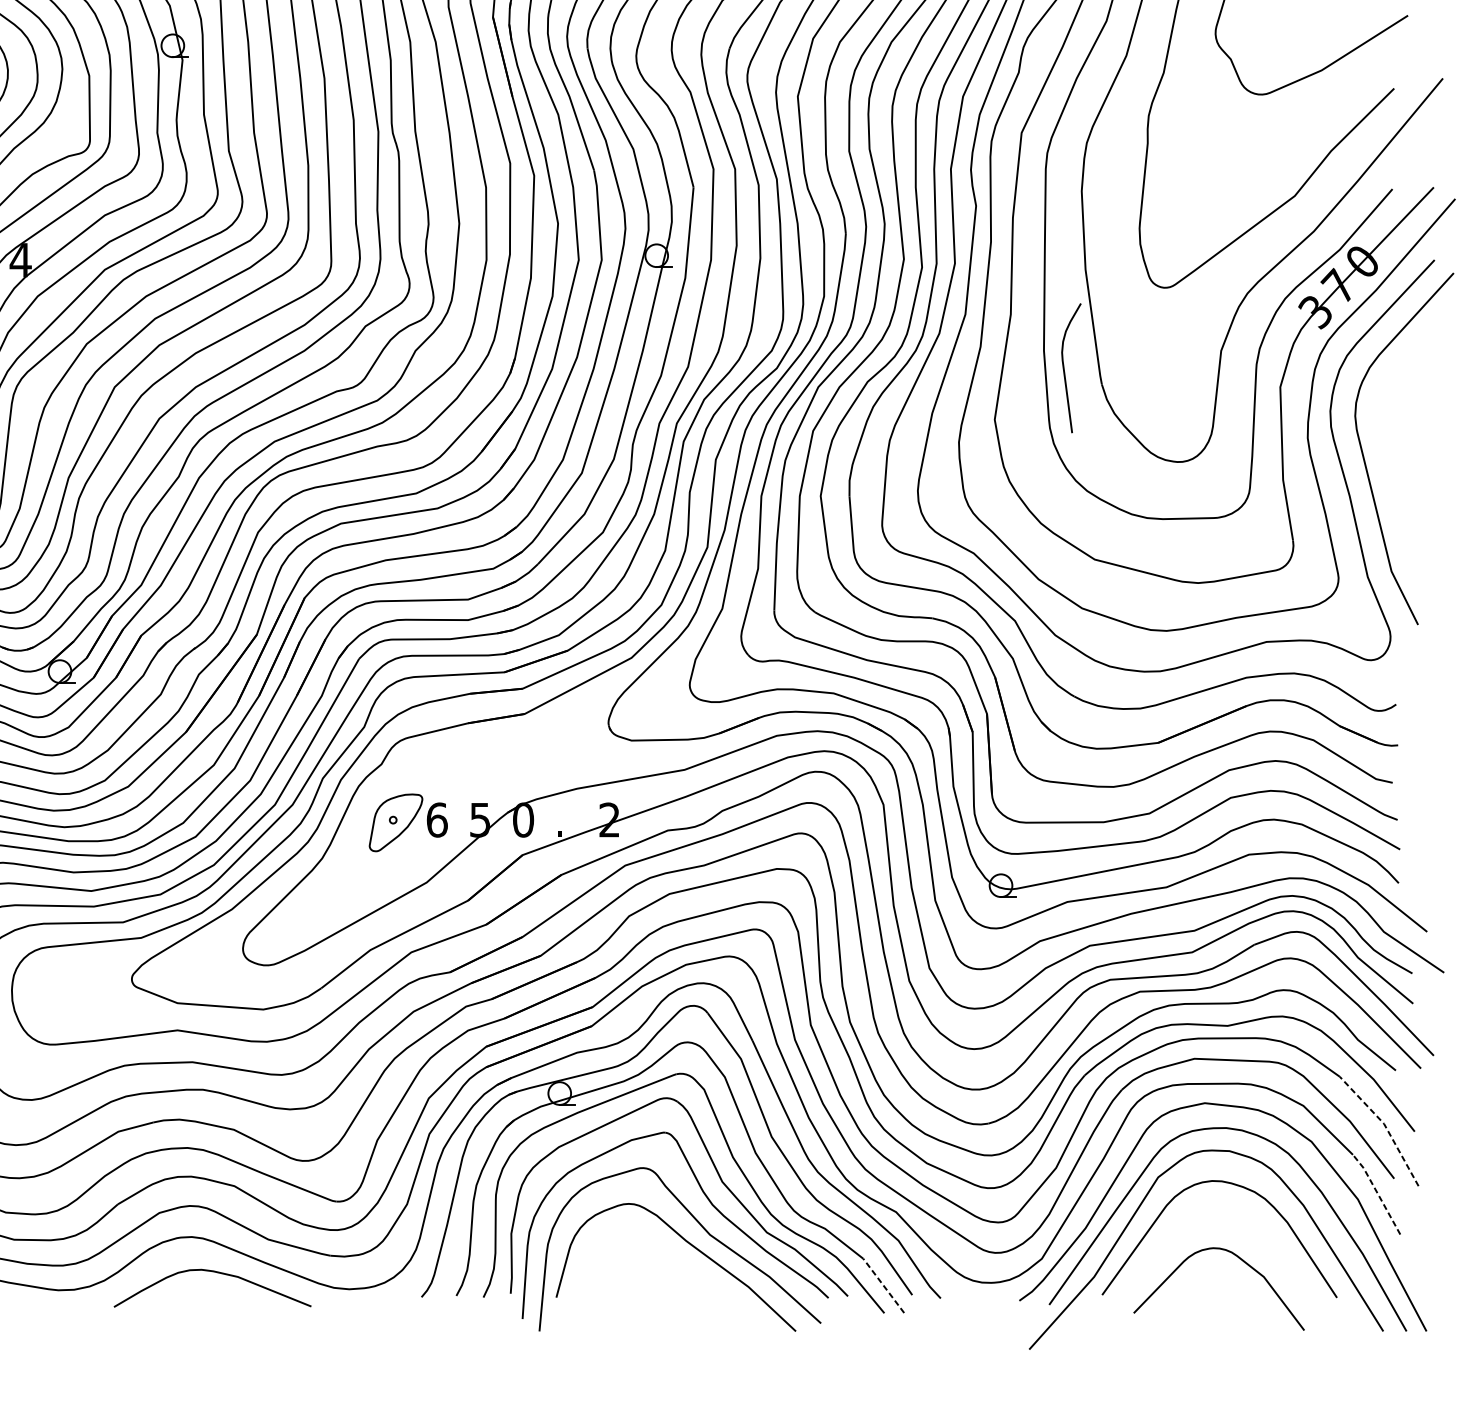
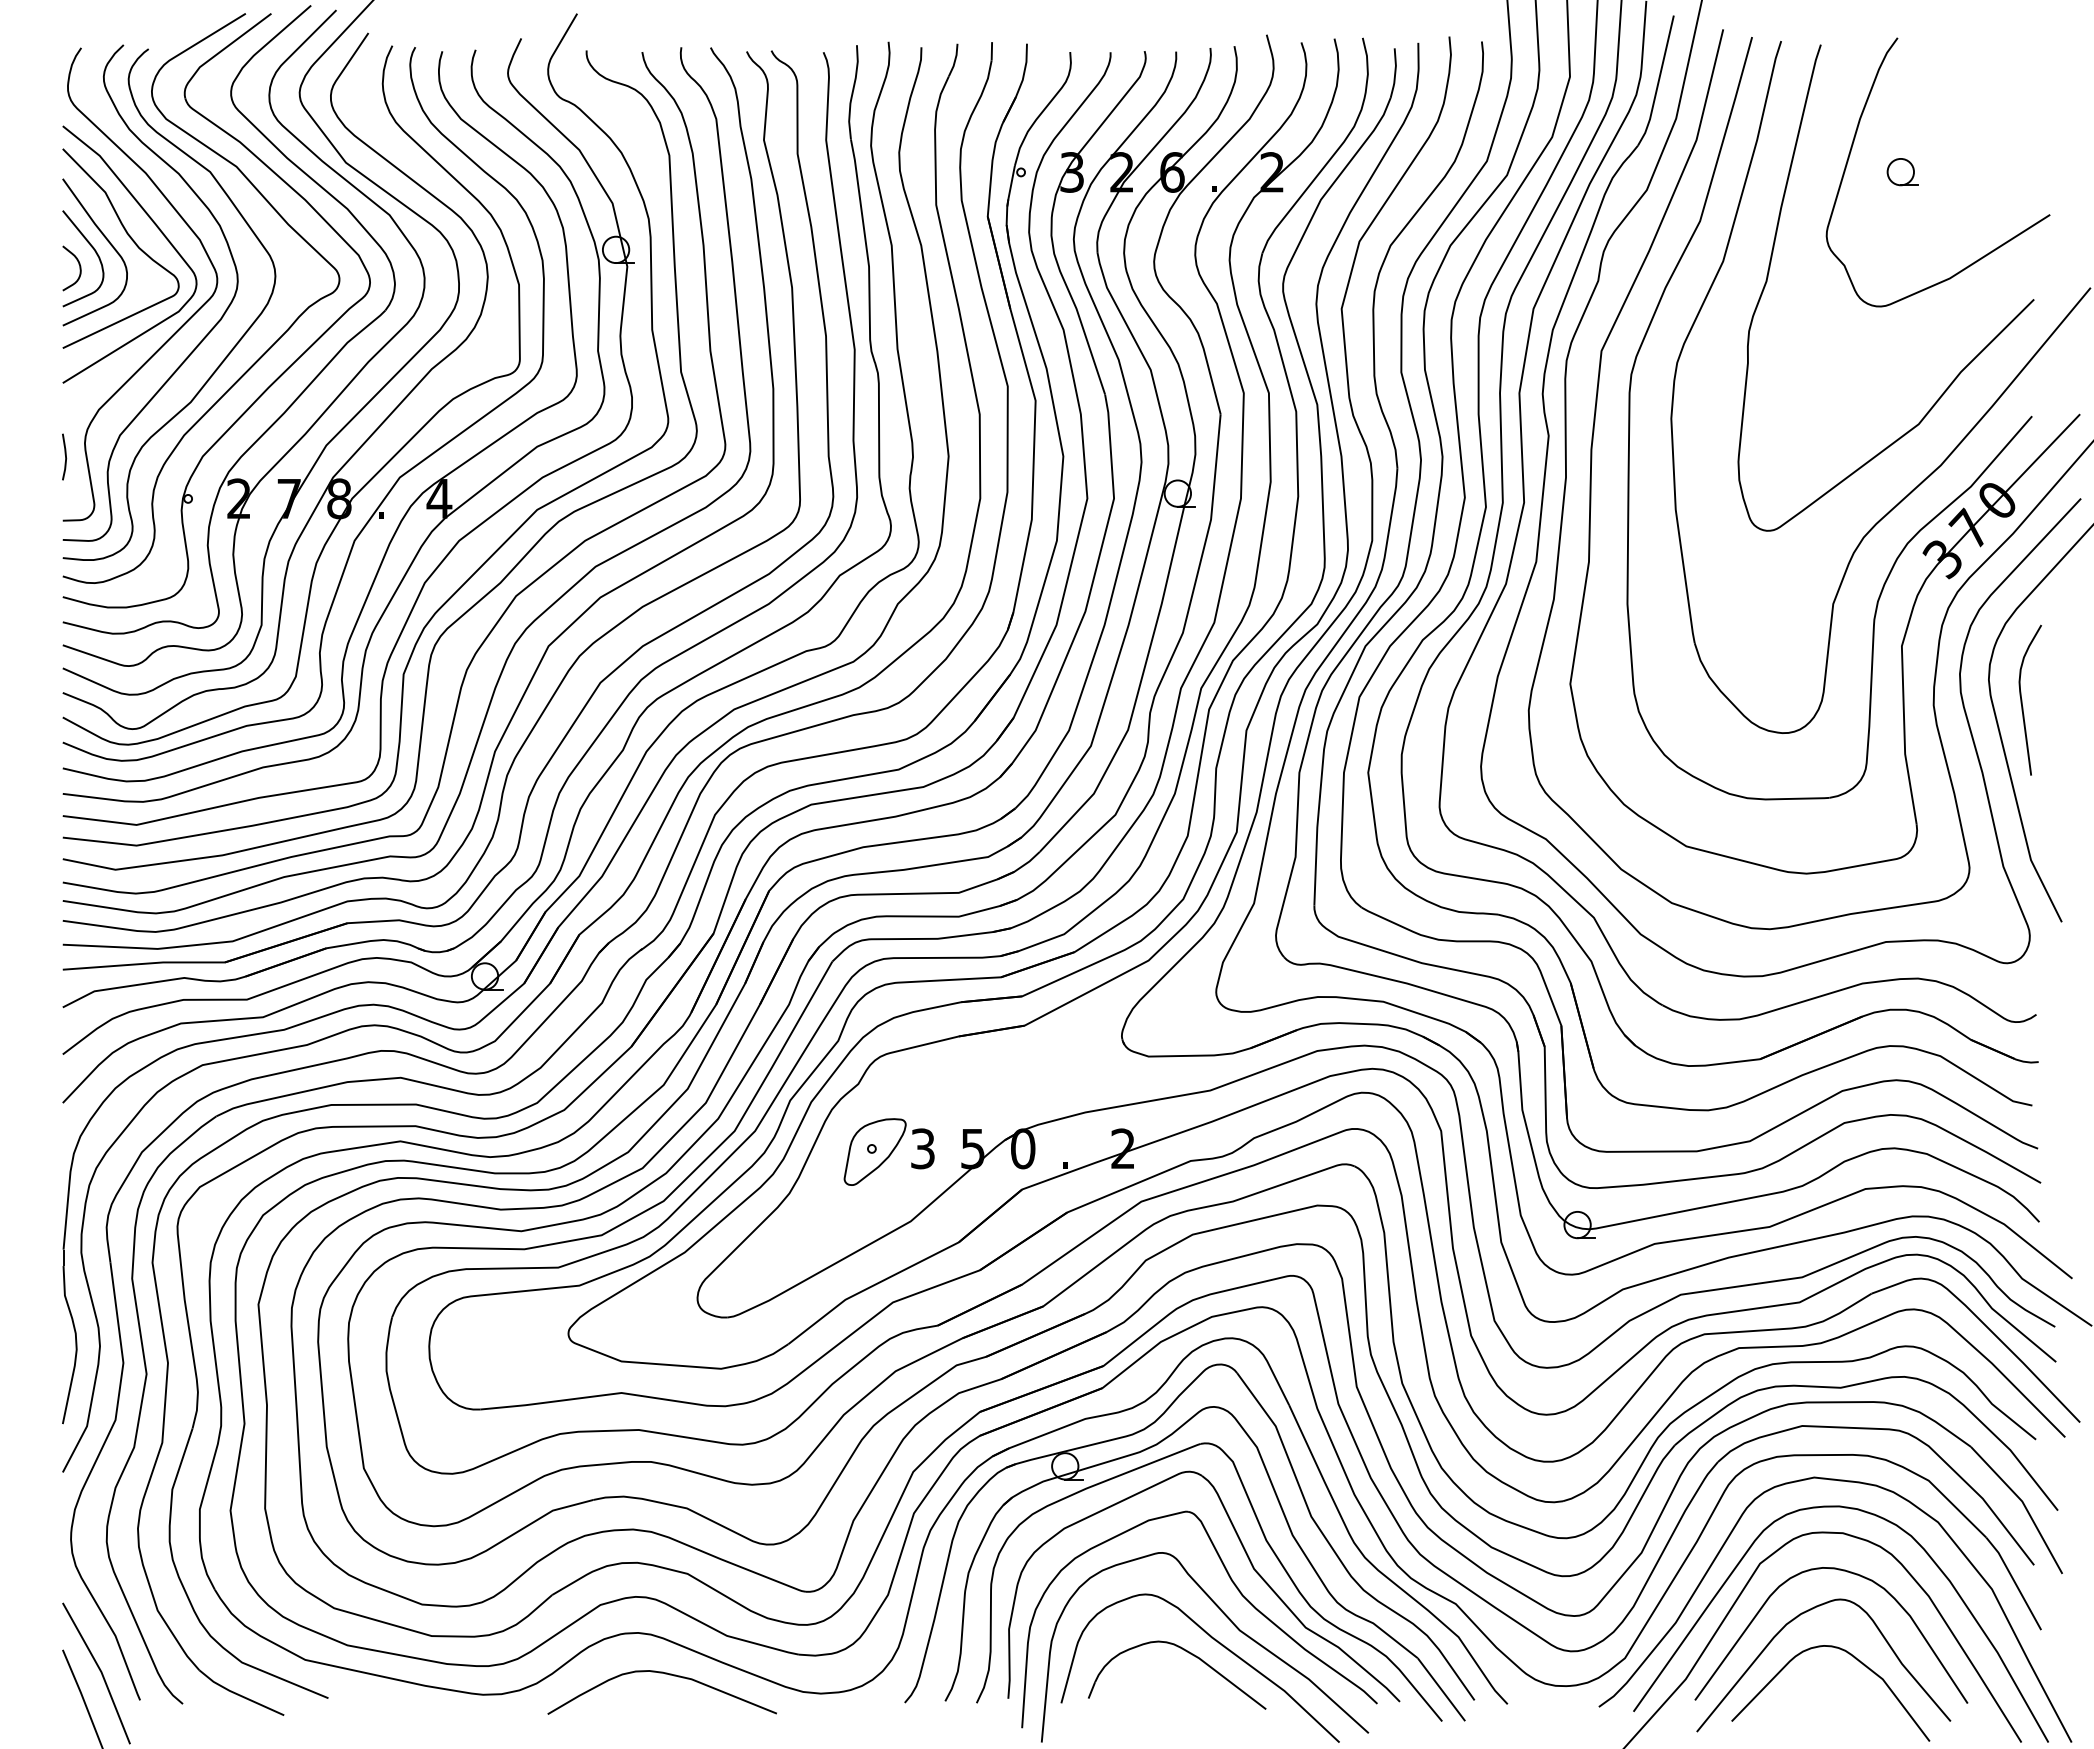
curve: (1064, 367) -> (2022, 699), moved
text: (437, 819) -> (923, 1148), 6 -> 3
line: (1385, 1126) -> (2023, 1504), dashed -> solid
line: (1377, 1193) -> (2014, 1582), dashed -> solid
curve: (1186, 1227) -> (1792, 1621), added
part: (665, 1254) -> (1188, 1653), added
line: (883, 1285) -> (1441, 1689), dashed -> solid

